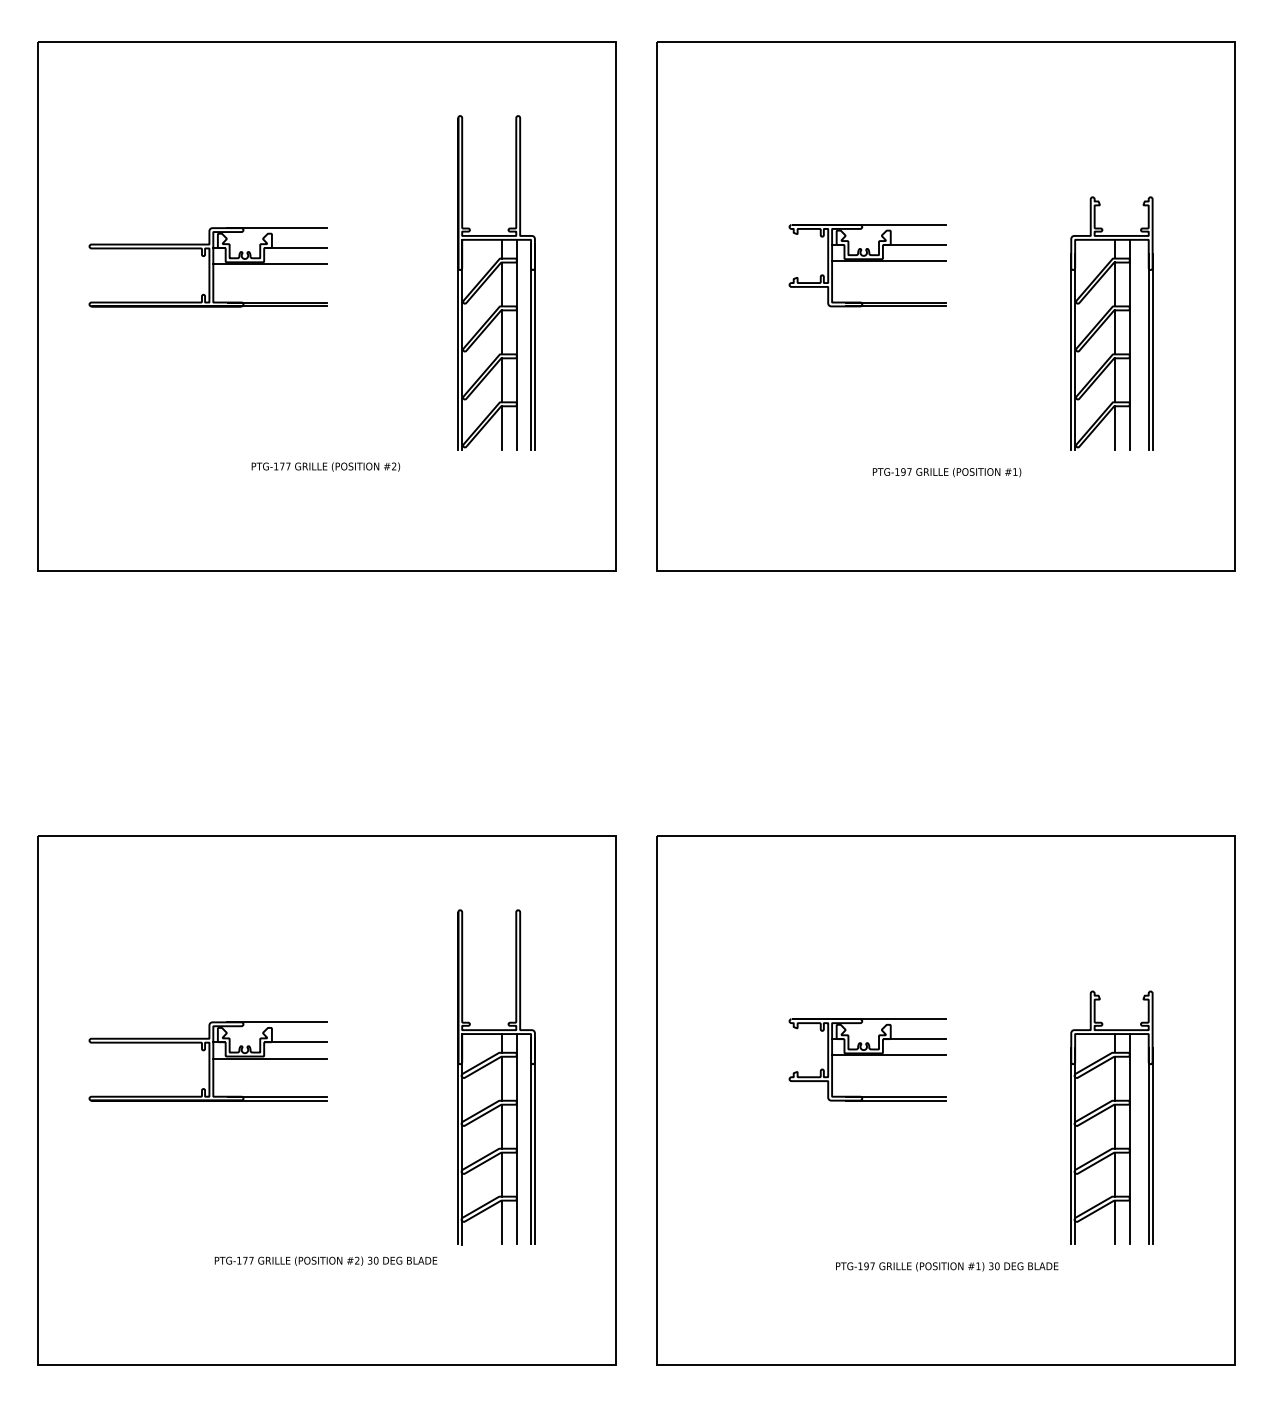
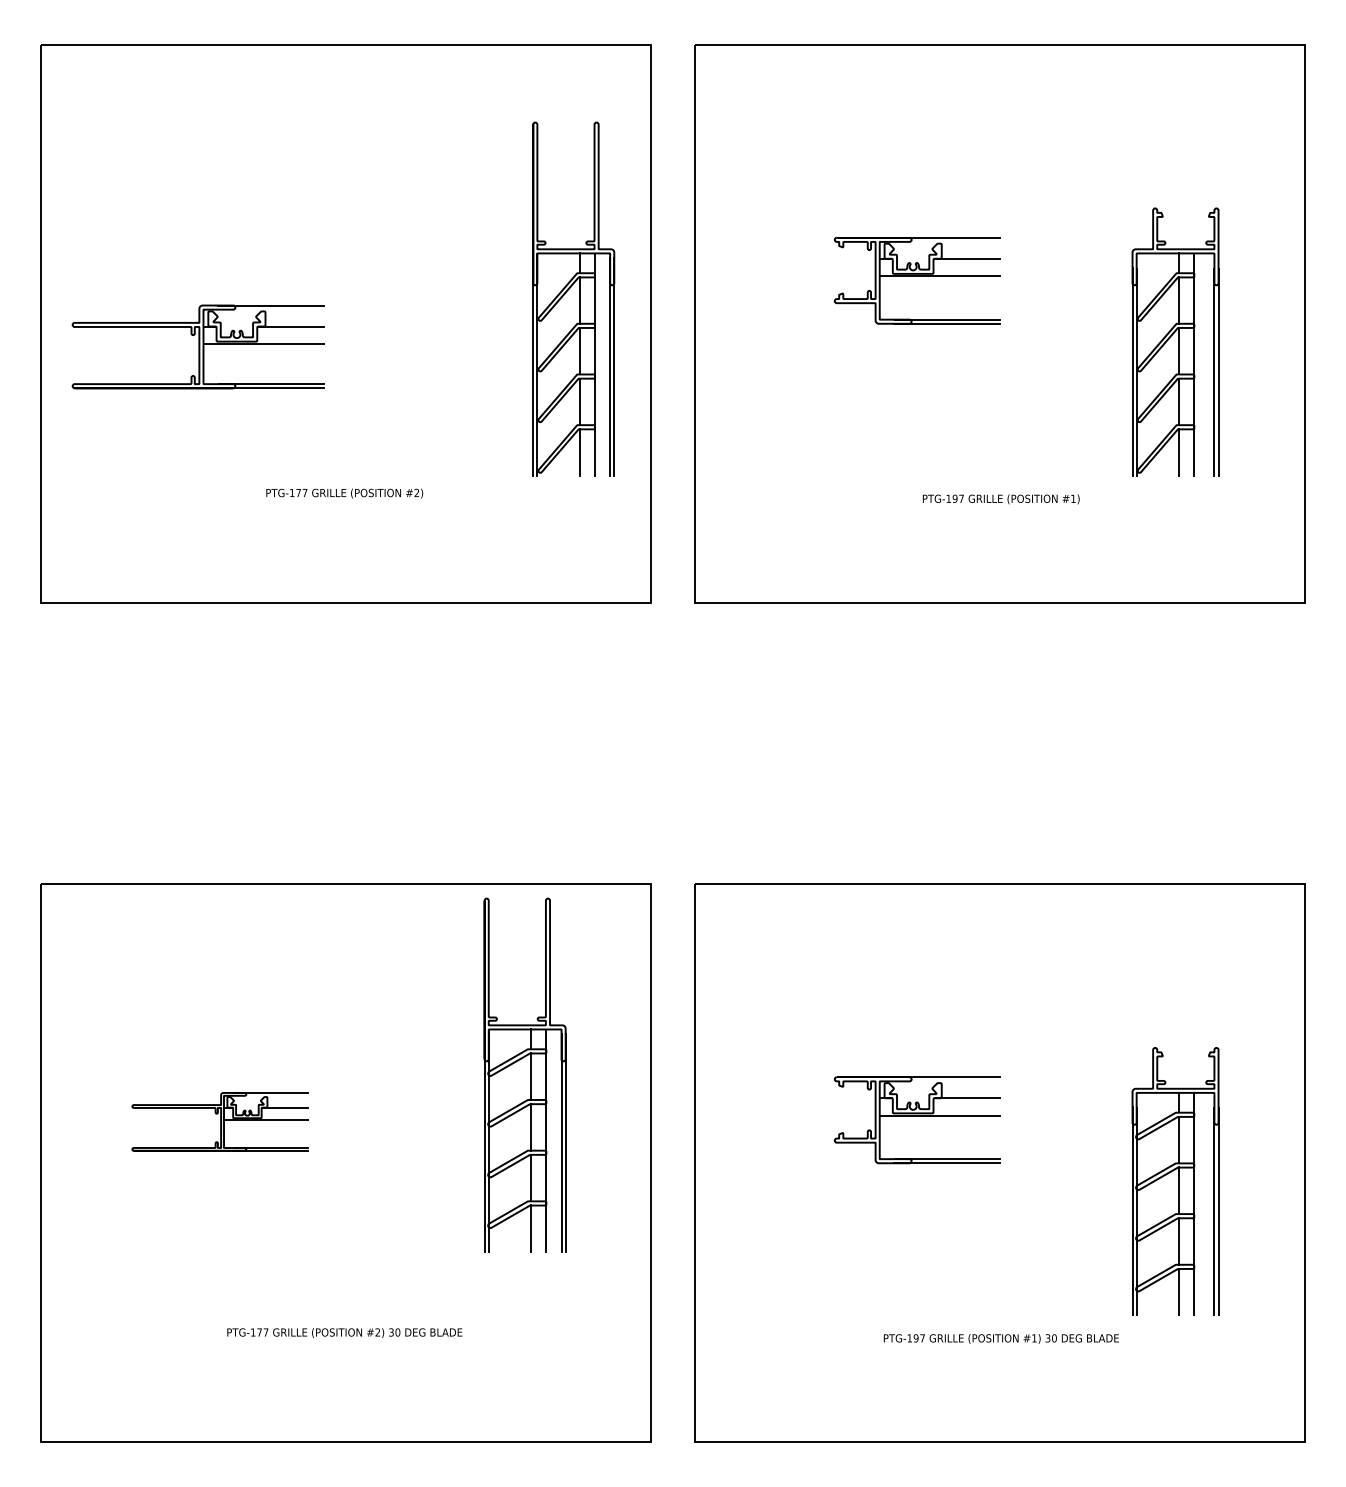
part: (207, 267) -> (197, 347), moved
part: (496, 282) -> (573, 298), moved
part: (207, 1061) -> (219, 1121), size x0.7
part: (496, 1077) -> (525, 1075), moved

